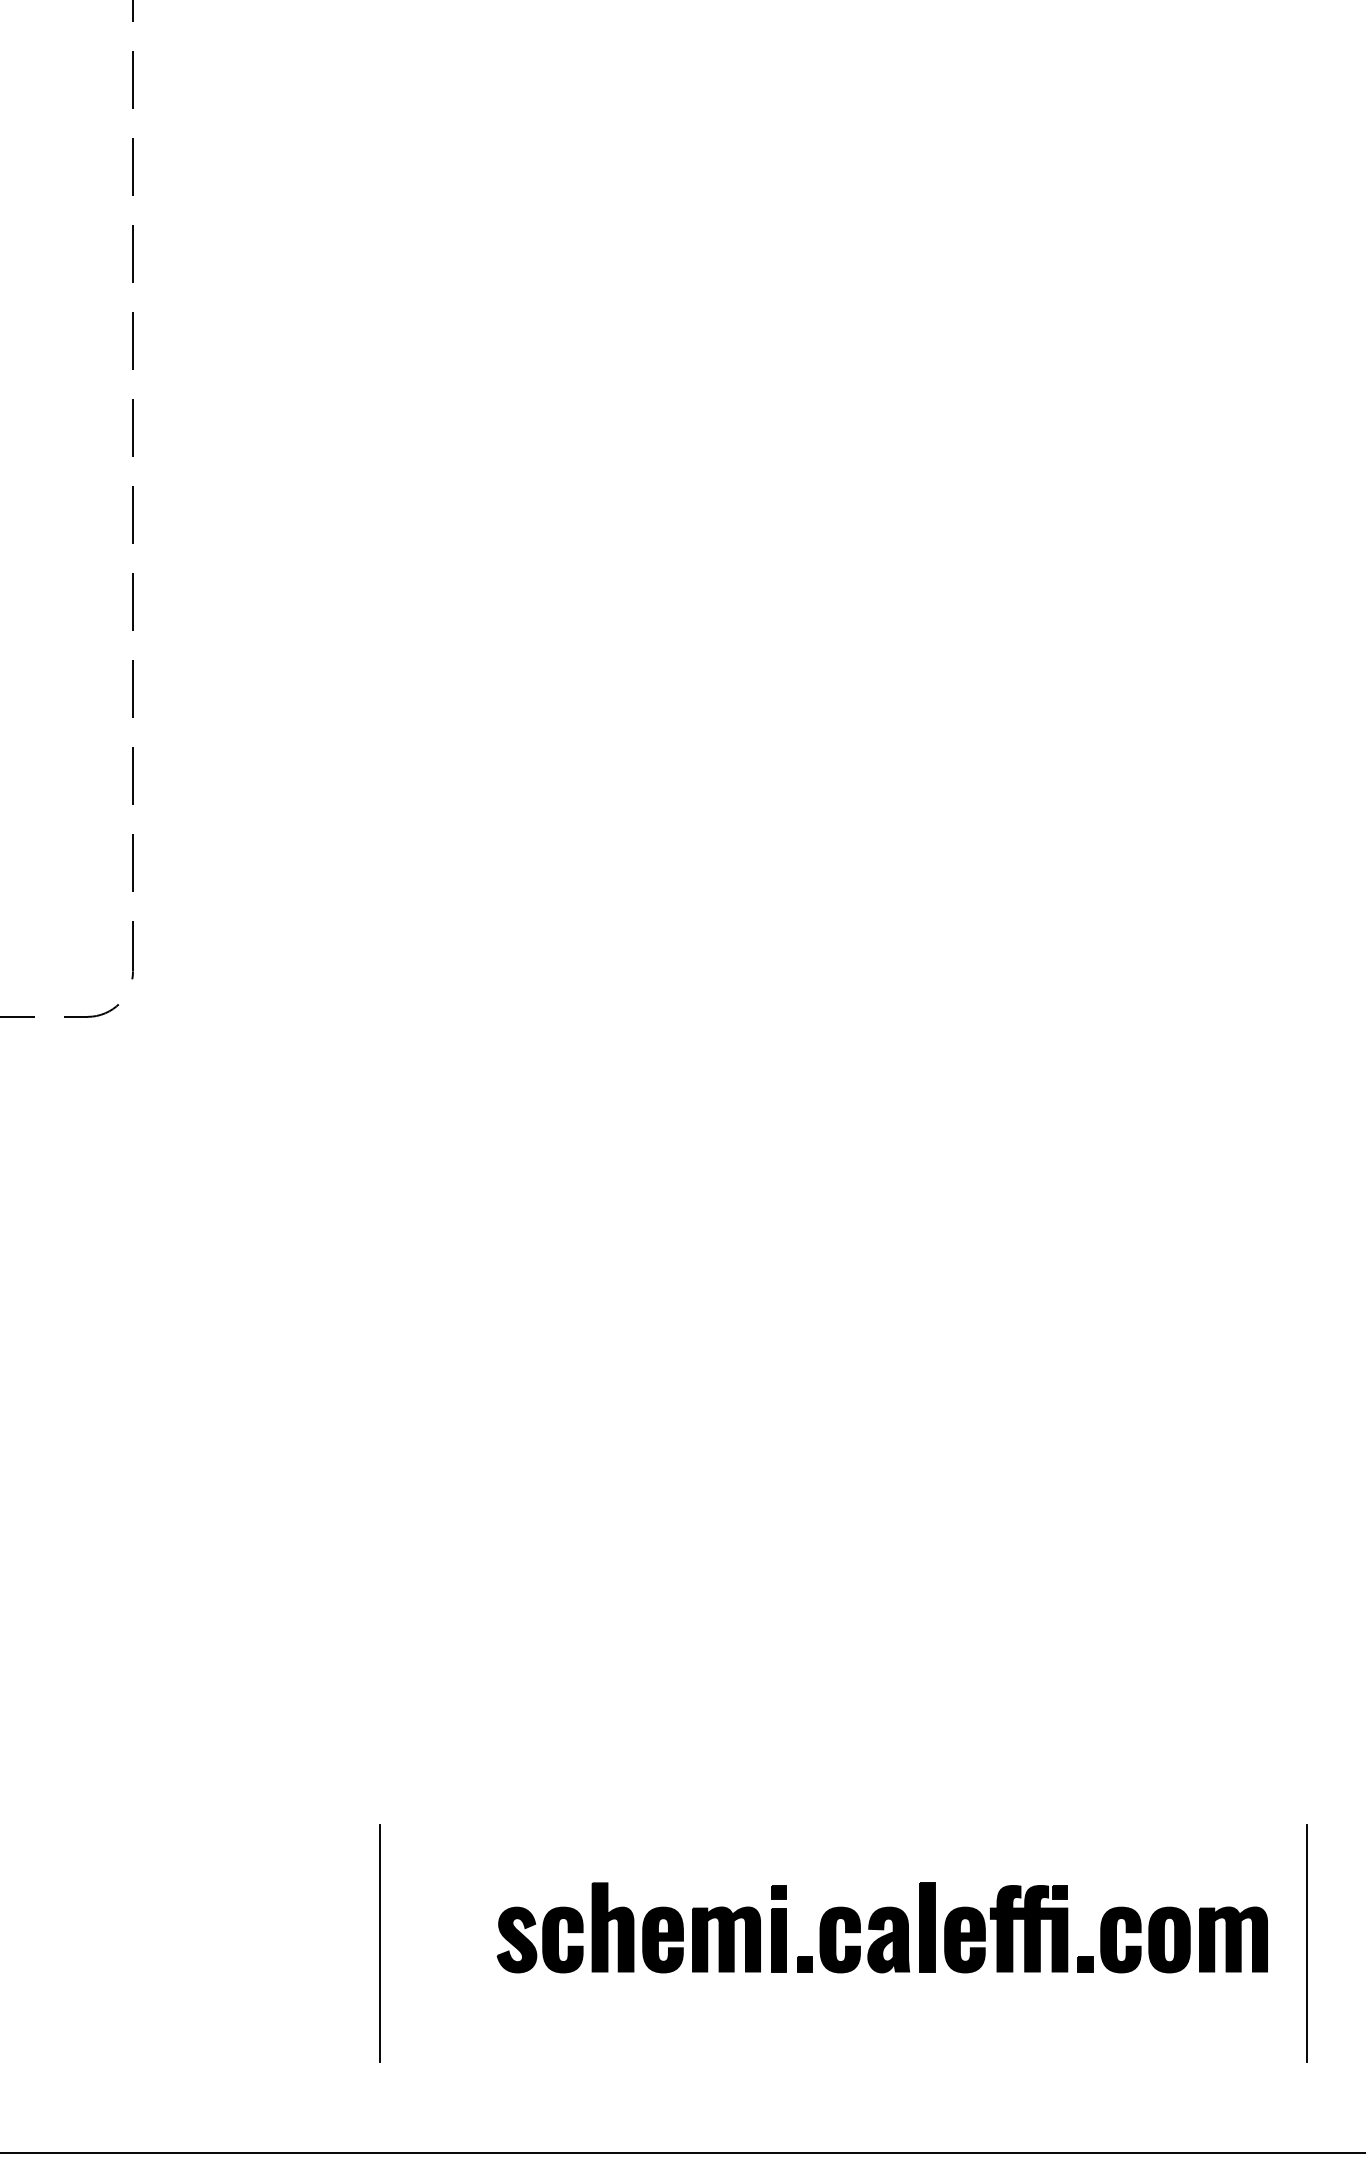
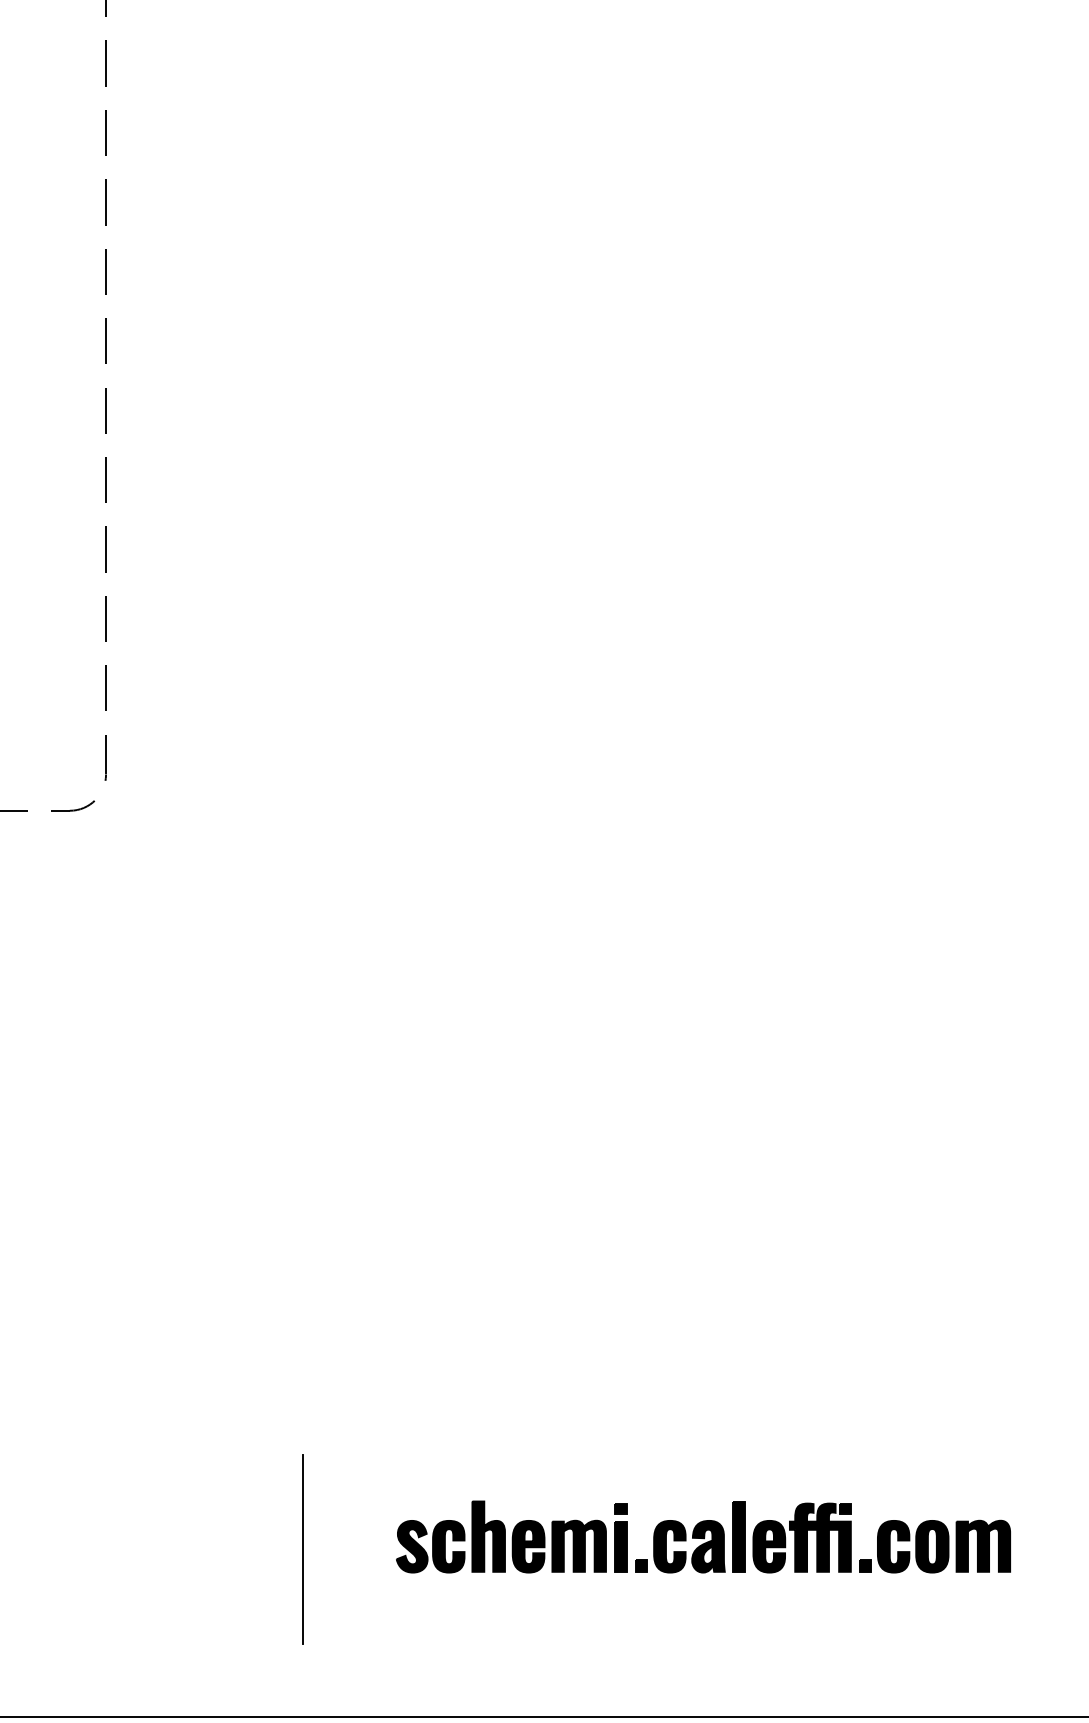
line: (1306, 1943) -> (1041, 1549), removed

